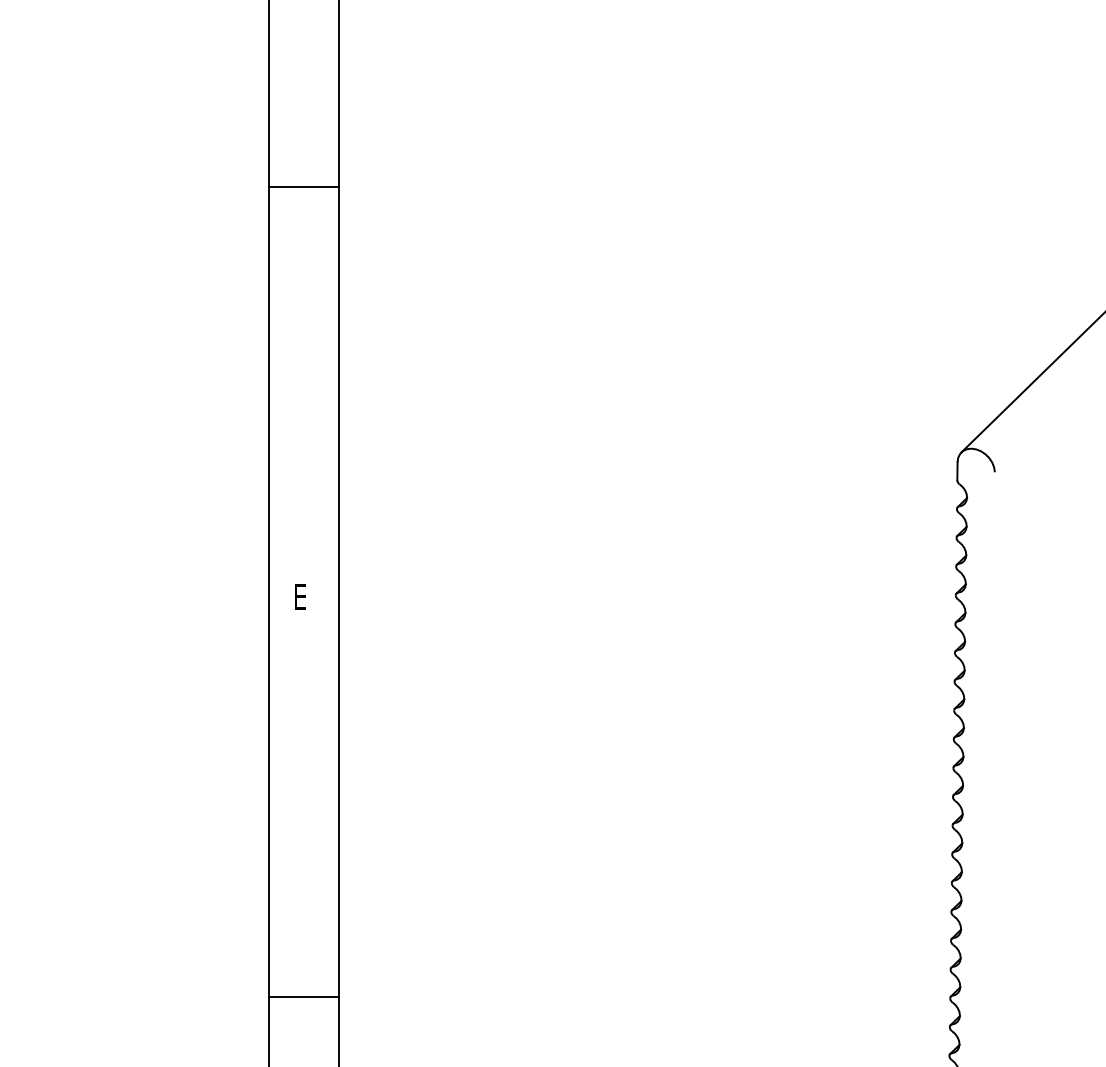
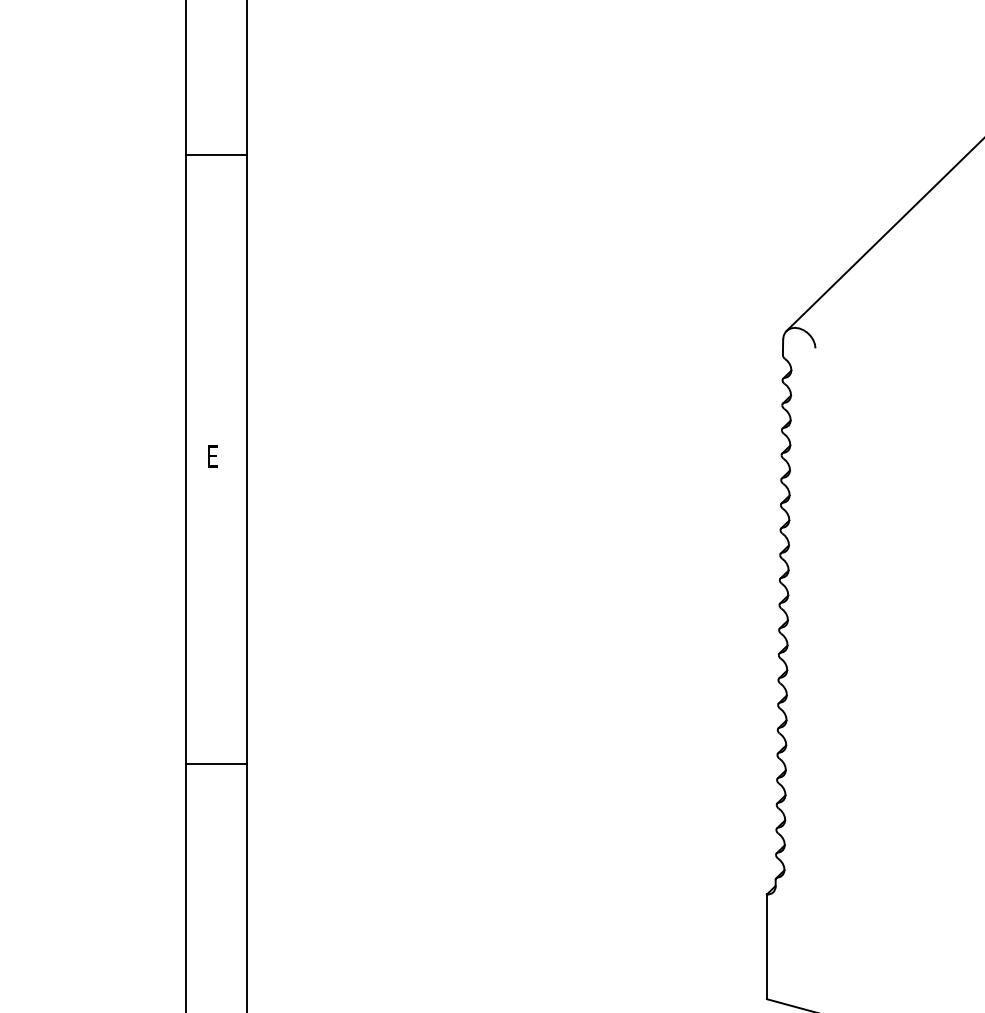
line: (303, 186) -> (215, 154), moved
line: (303, 996) -> (215, 764), moved

